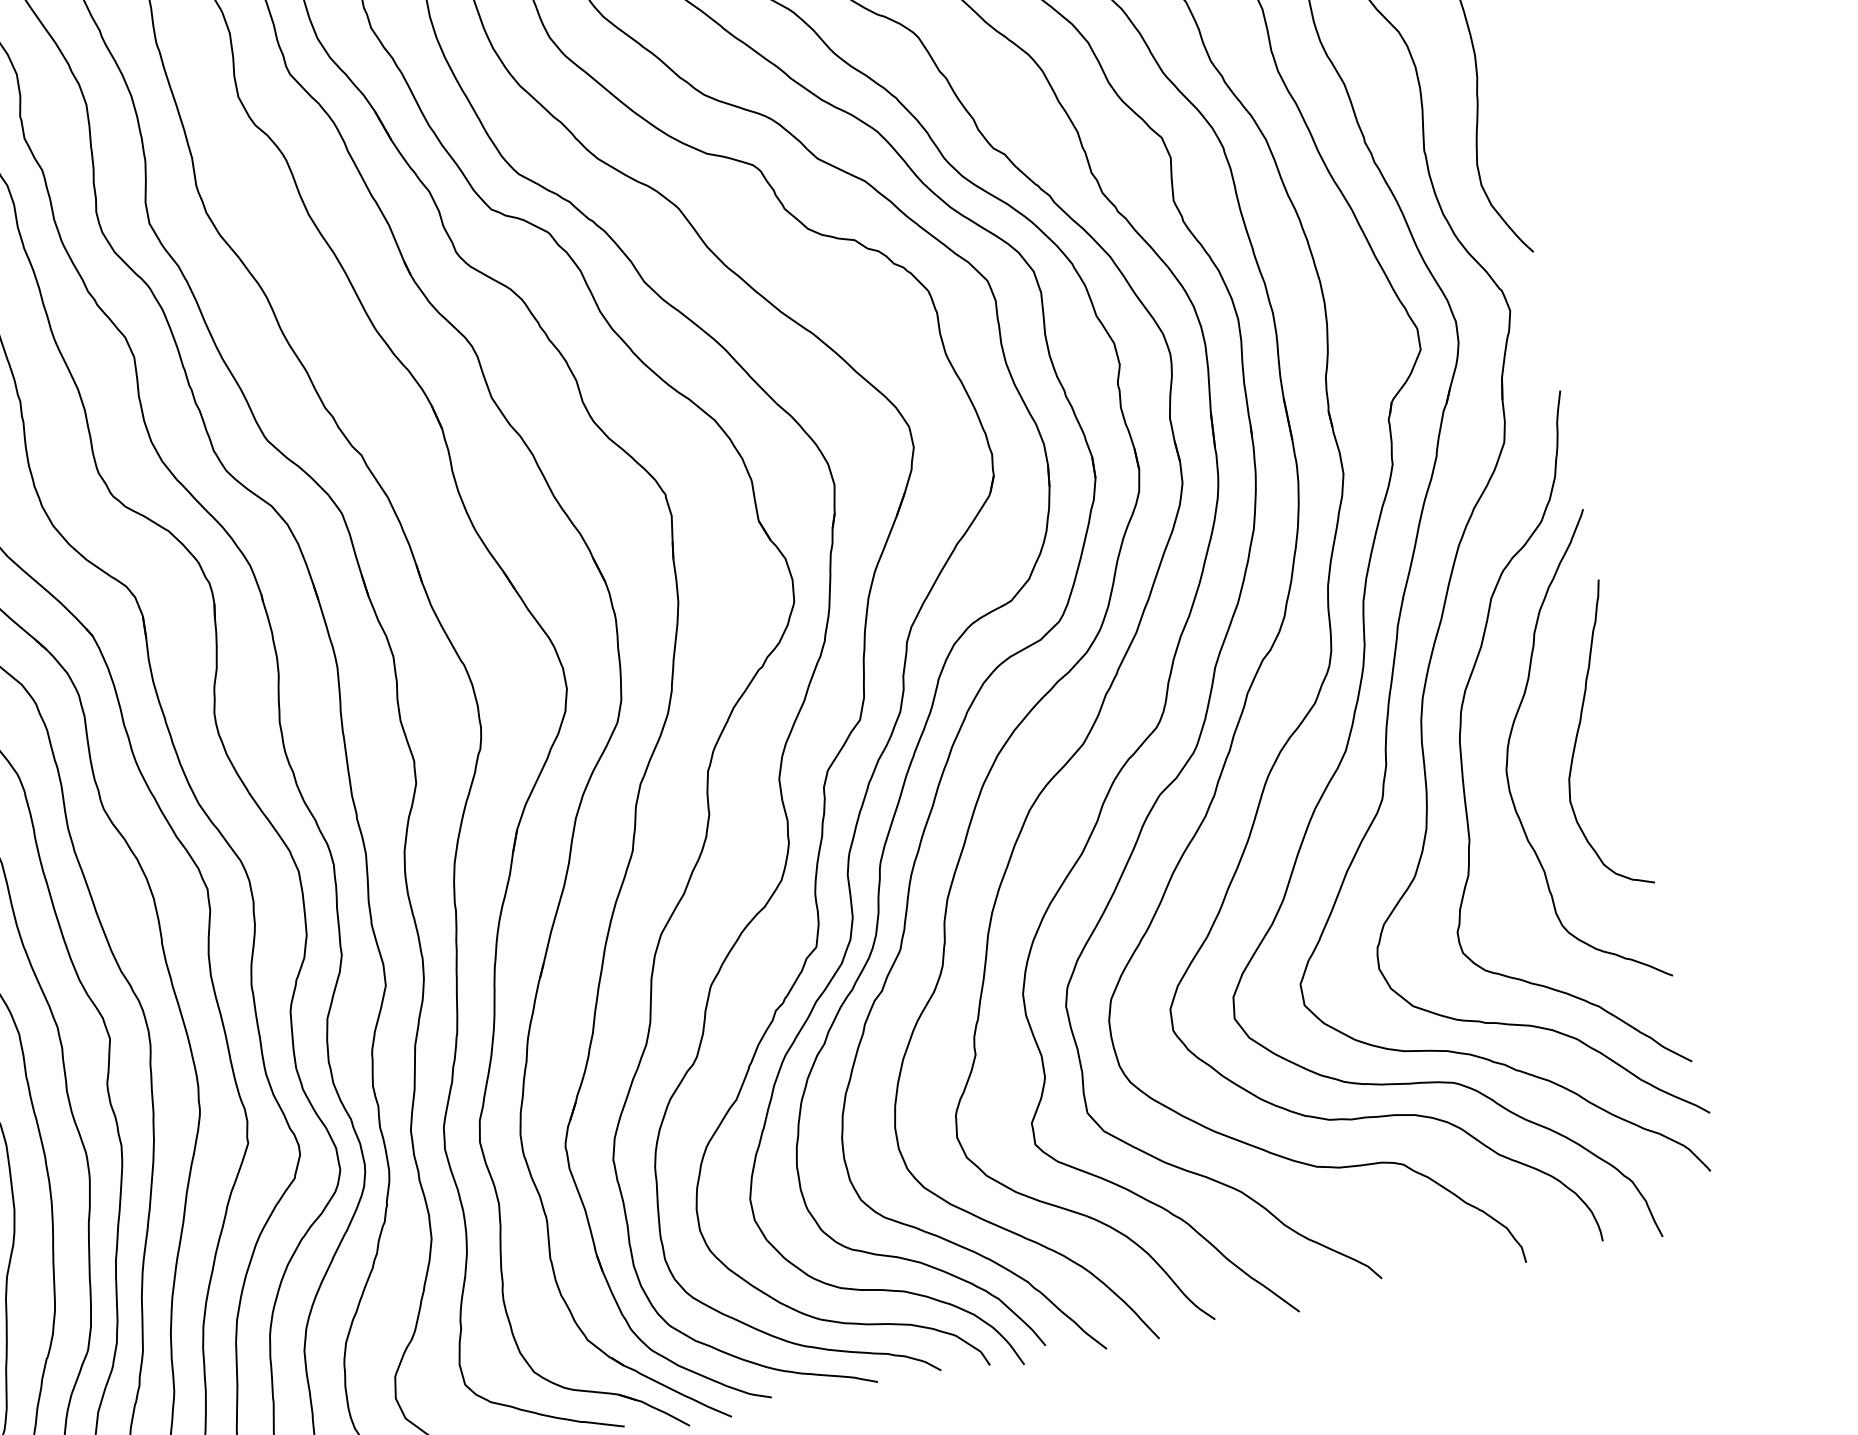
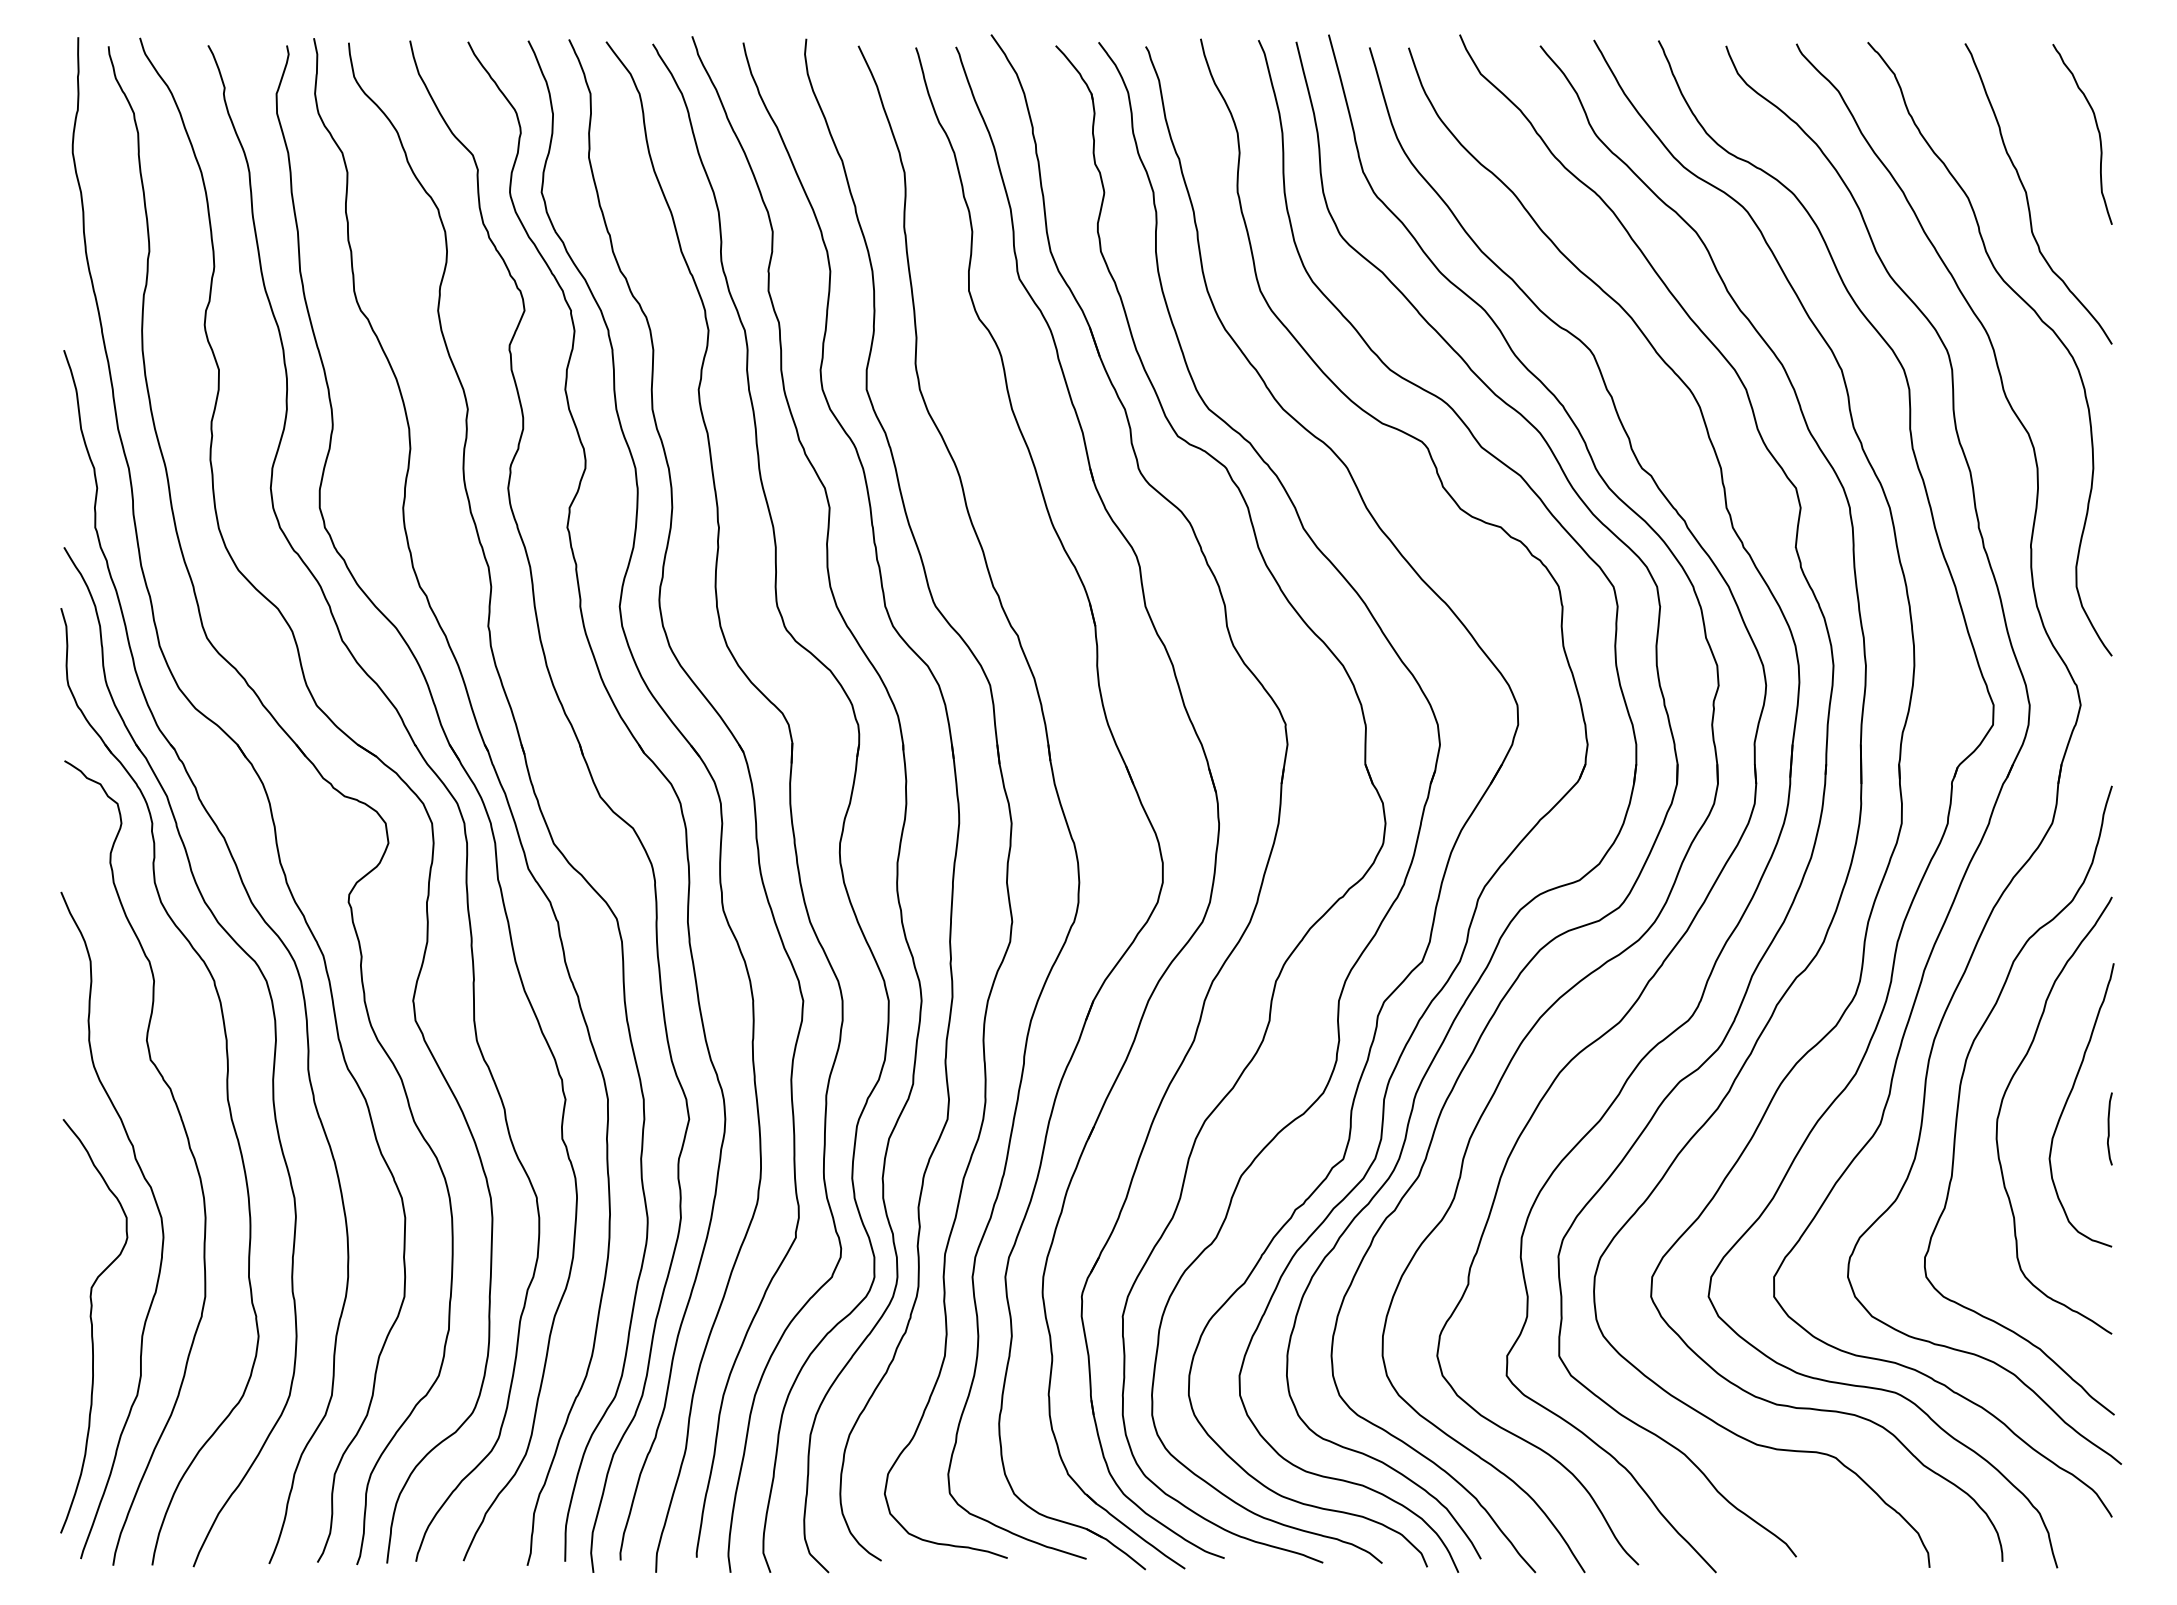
curve: (1627, 756) -> (2109, 1128), added

